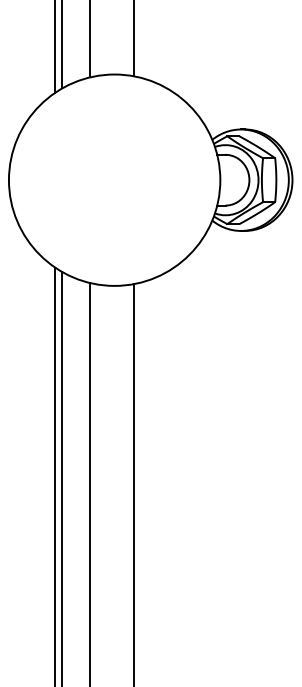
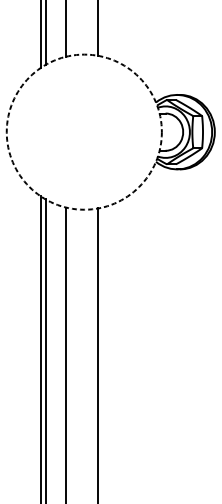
circle: (114, 179) -> (84, 131), solid -> dashed

